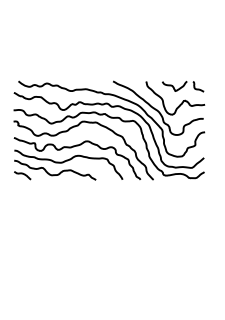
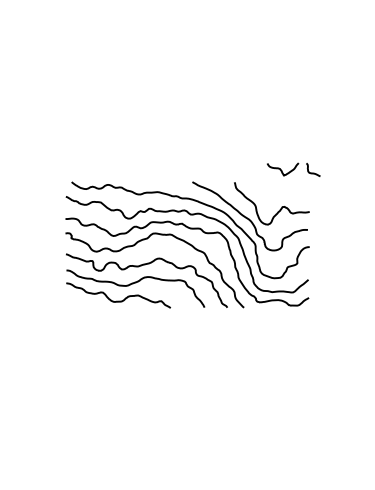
part: (182, 86) -> (293, 169), moved
curve: (22, 174) -> (76, 300), removed

